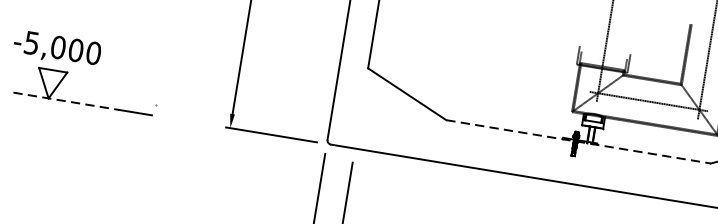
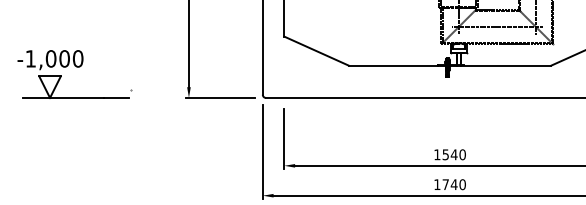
text: (31, 42) -> (30, 58), -5,000 -> -1,000
line: (67, 100) -> (64, 97), dashed -> solid
line: (579, 141) -> (450, 65), dashed -> solid

